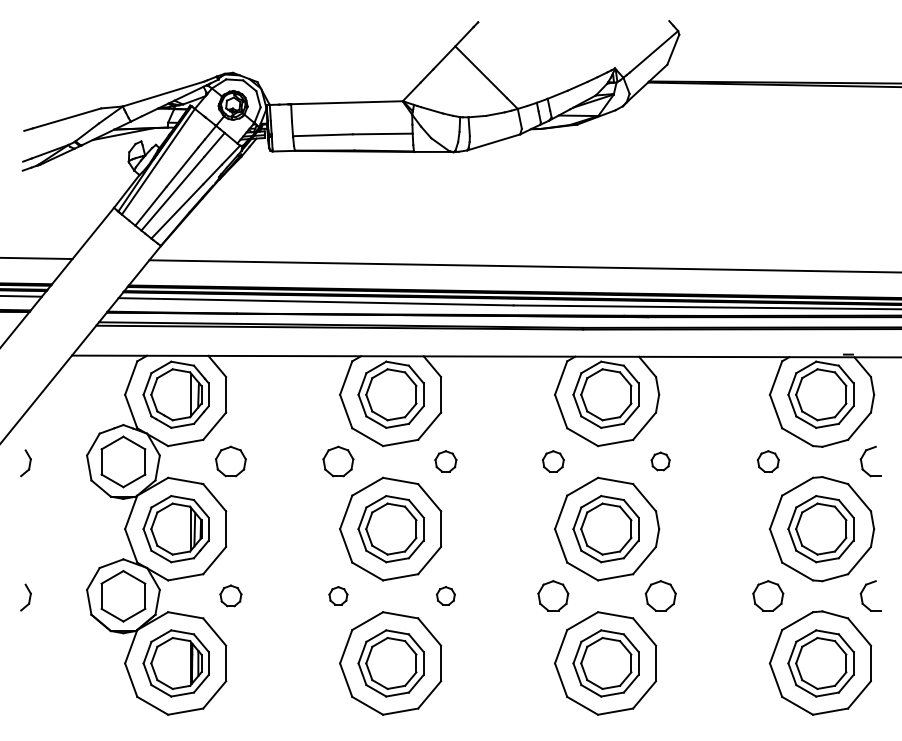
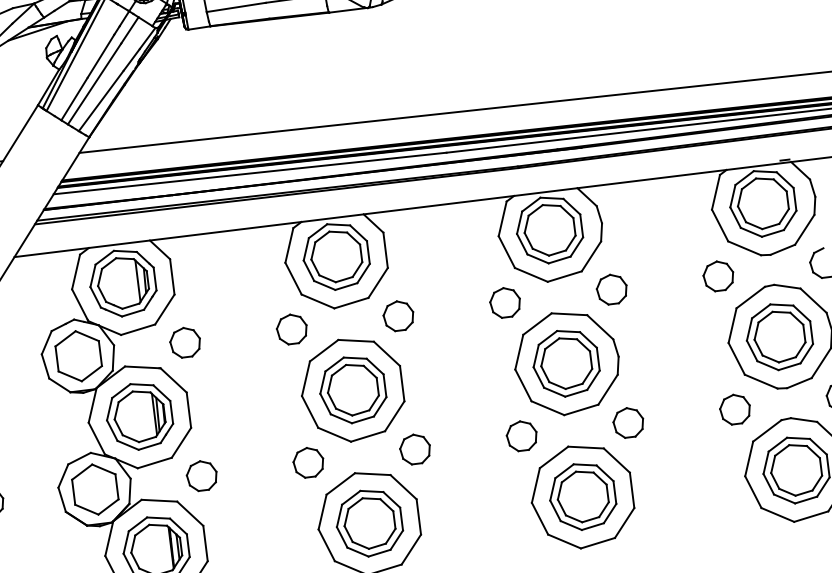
part: (445, 461) -> (398, 315), size x1.43
part: (553, 461) -> (505, 302), size x1.43
part: (660, 461) -> (611, 289), size x1.67
part: (768, 461) -> (718, 276), size x1.43
part: (230, 595) -> (201, 475), size x1.43
part: (338, 595) -> (308, 462), size x1.67
part: (445, 595) -> (414, 448), size x1.67

